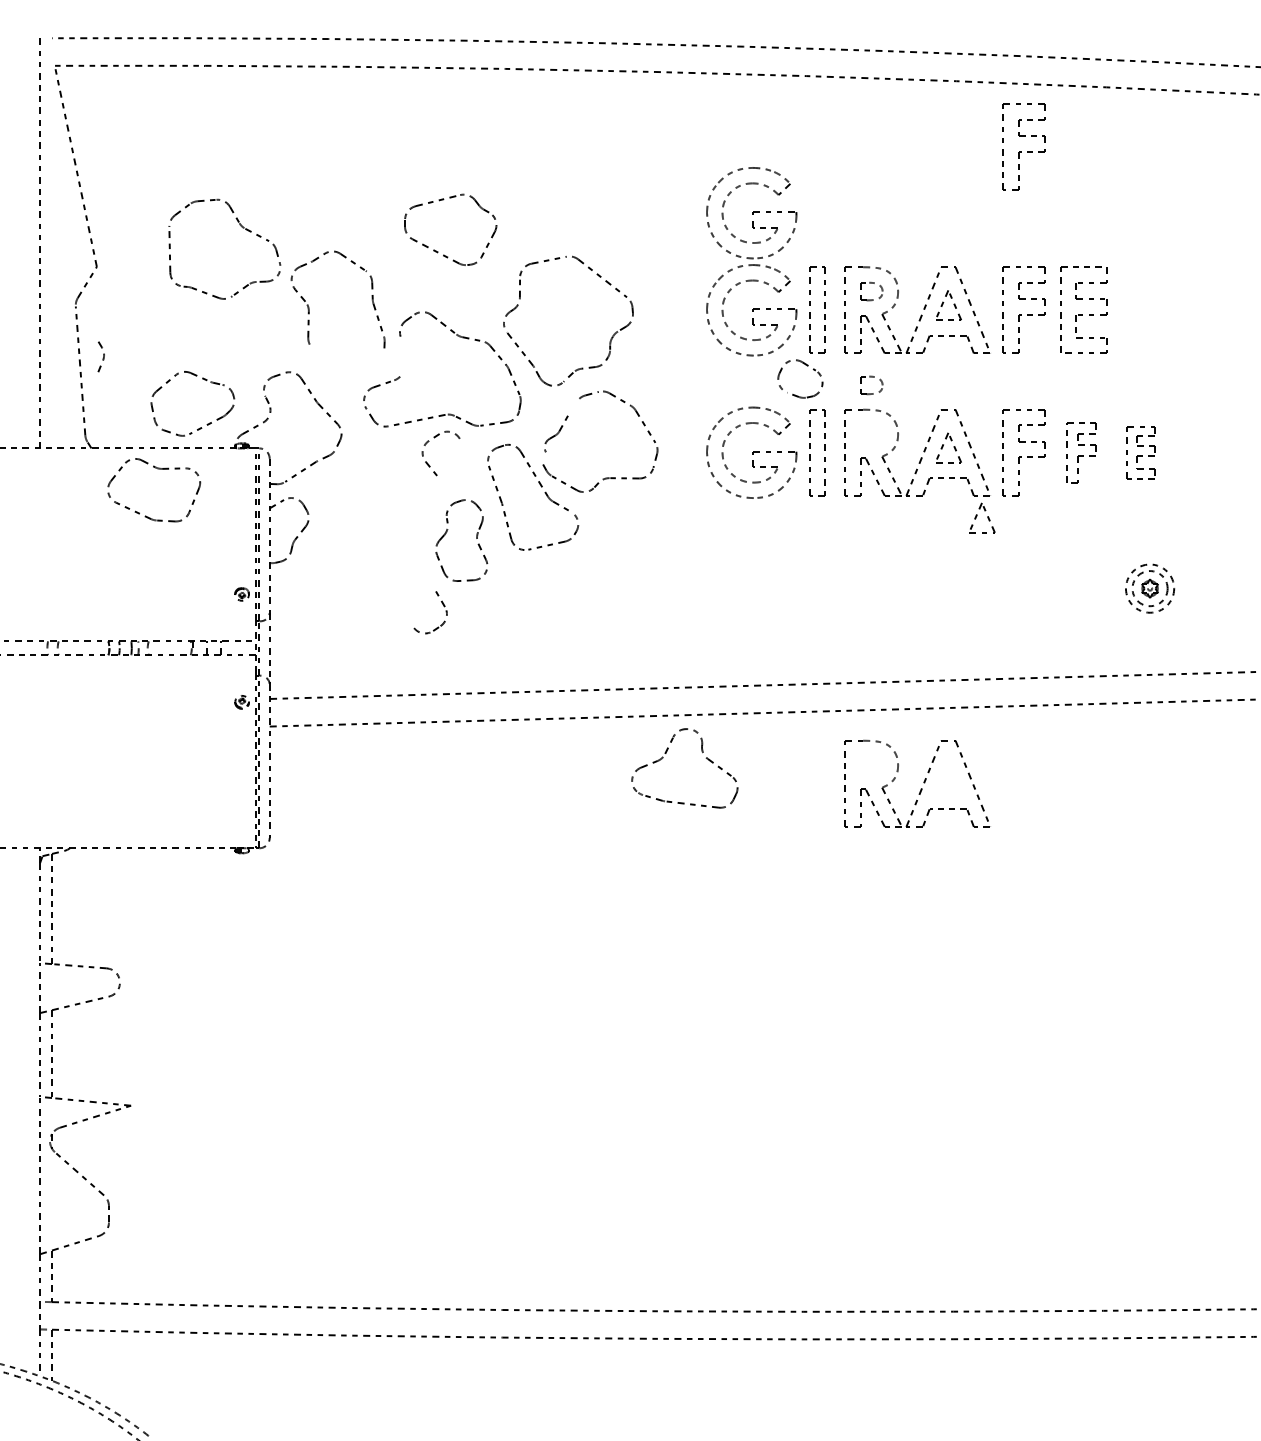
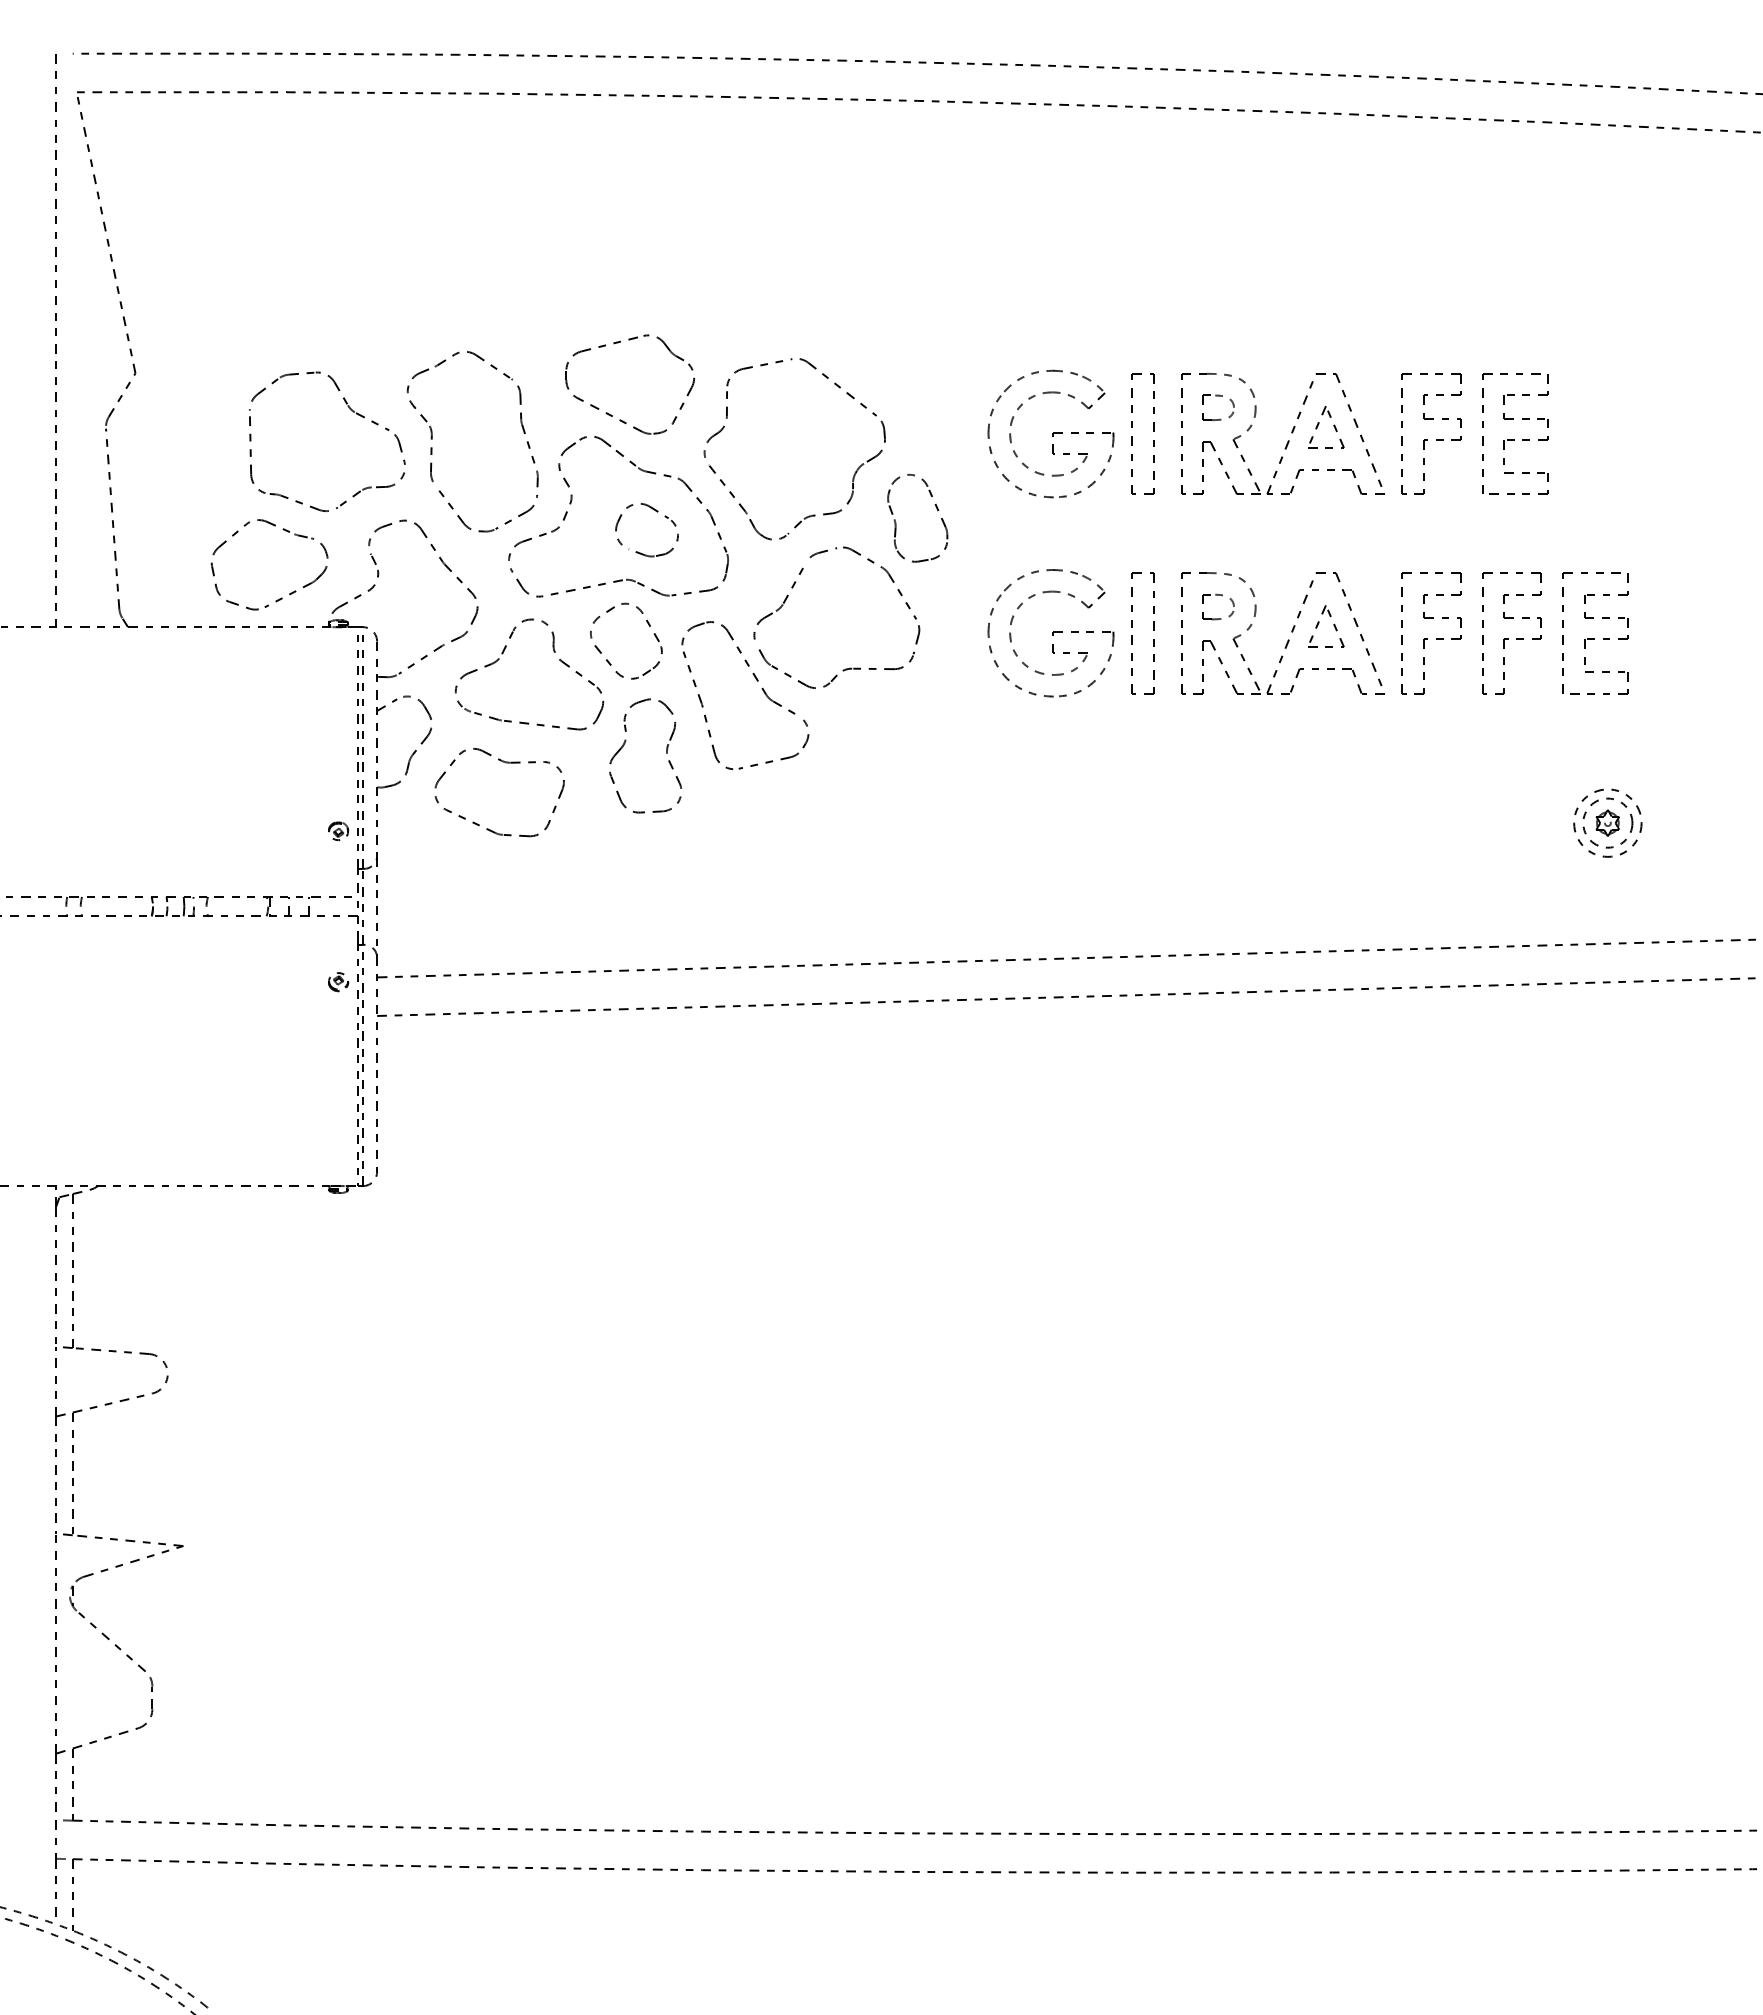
part: (1021, 151) -> (1427, 211), removed
part: (751, 213) -> (1050, 298), removed
part: (242, 227) -> (351, 411), moved
part: (437, 251) -> (611, 414), moved
part: (101, 356) -> (567, 498), moved
part: (669, 364) -> (936, 509), added
part: (806, 365) -> (655, 511), moved
part: (355, 377) -> (496, 527), added
part: (873, 377) -> (1221, 596), moved
part: (556, 431) -> (778, 603), size x1.43
part: (1081, 452) -> (1511, 633), size x1.43
part: (1141, 452) -> (1595, 633), size x1.67
part: (158, 469) -> (505, 763), moved
part: (987, 517) -> (1380, 723), removed
part: (443, 605) -> (656, 639), moved
part: (706, 758) -> (559, 660), moved
part: (923, 782) -> (1291, 1094), removed

